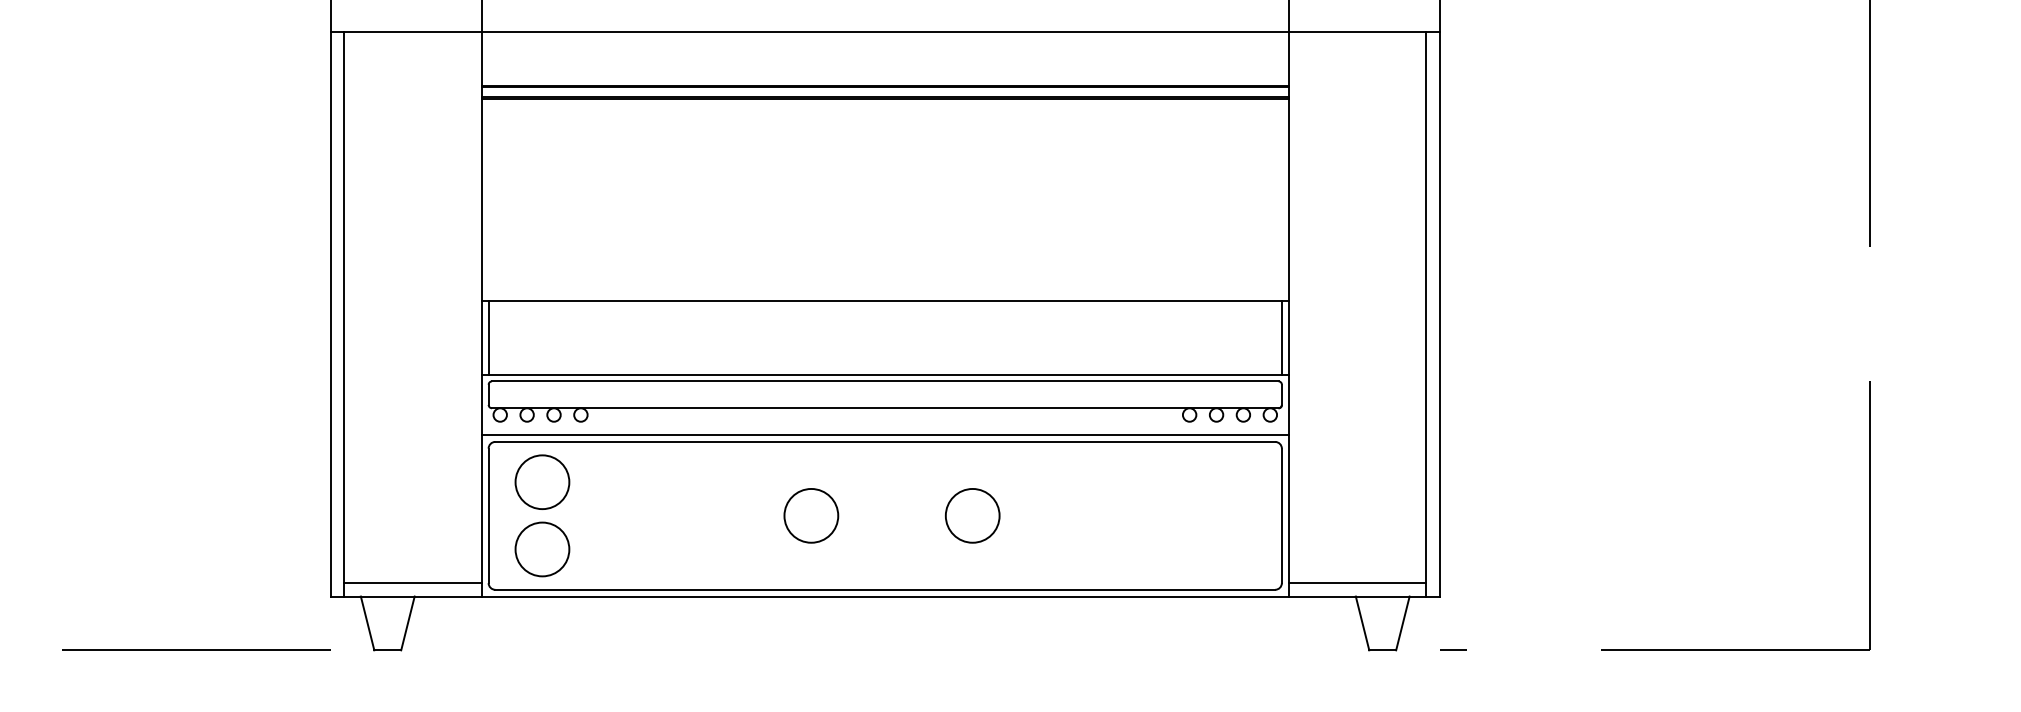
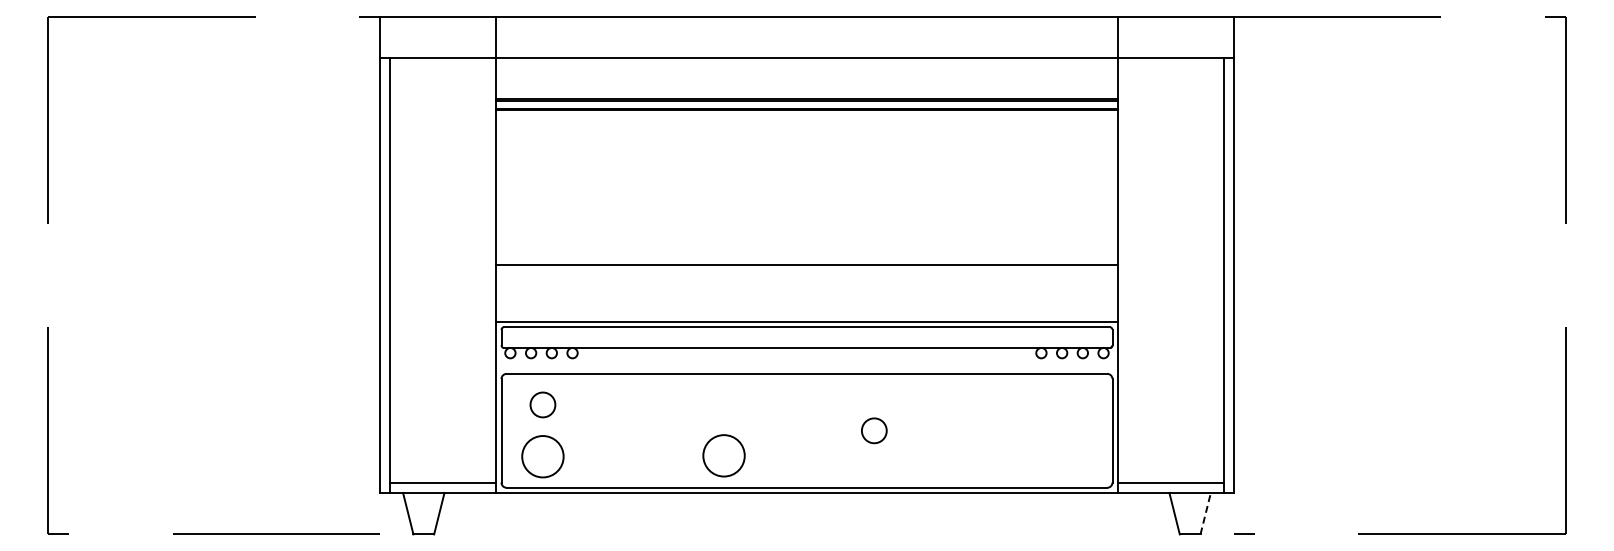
line: (488, 337) -> (501, 293), removed
line: (1281, 337) -> (1112, 293), removed
line: (884, 434) -> (806, 368), removed
circle: (541, 481) -> (542, 404), size x0.6
circle: (810, 515) -> (723, 455), moved
circle: (972, 515) -> (874, 430), size x0.6
line: (1402, 623) -> (1205, 513), solid -> dashed

